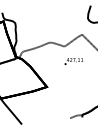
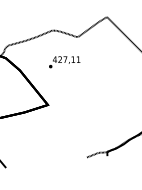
text: (73, 61) -> (64, 62), moved

